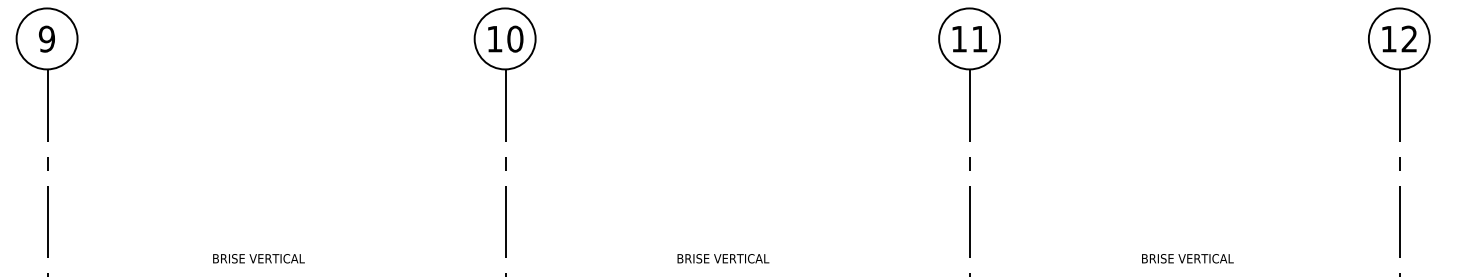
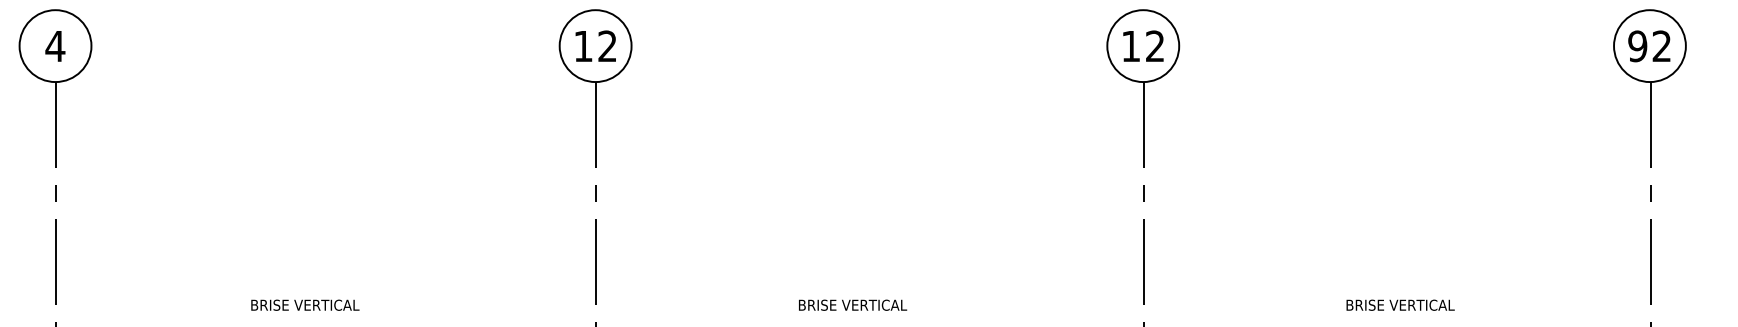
text: (46, 38) -> (54, 45), 9 -> 4
text: (515, 38) -> (607, 45), 10 -> 12
text: (979, 38) -> (1154, 45), 11 -> 12
text: (1388, 38) -> (1637, 45), 12 -> 92

